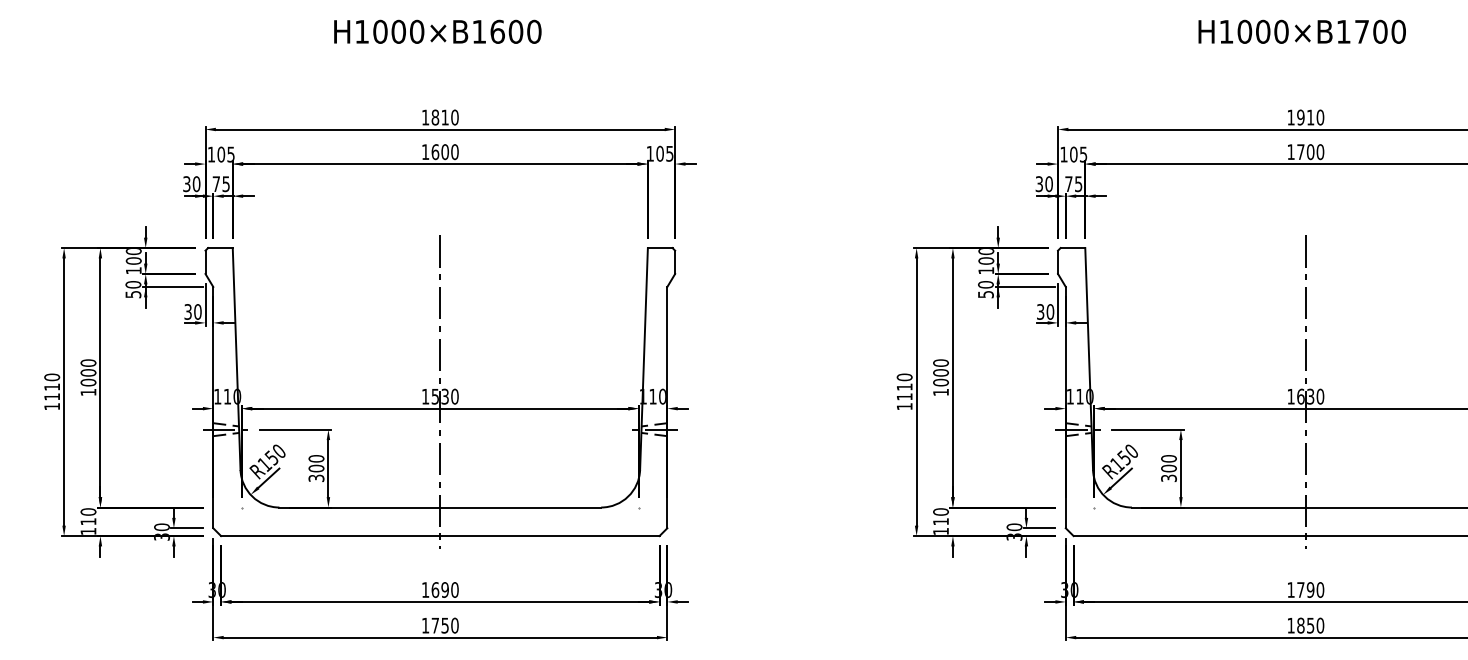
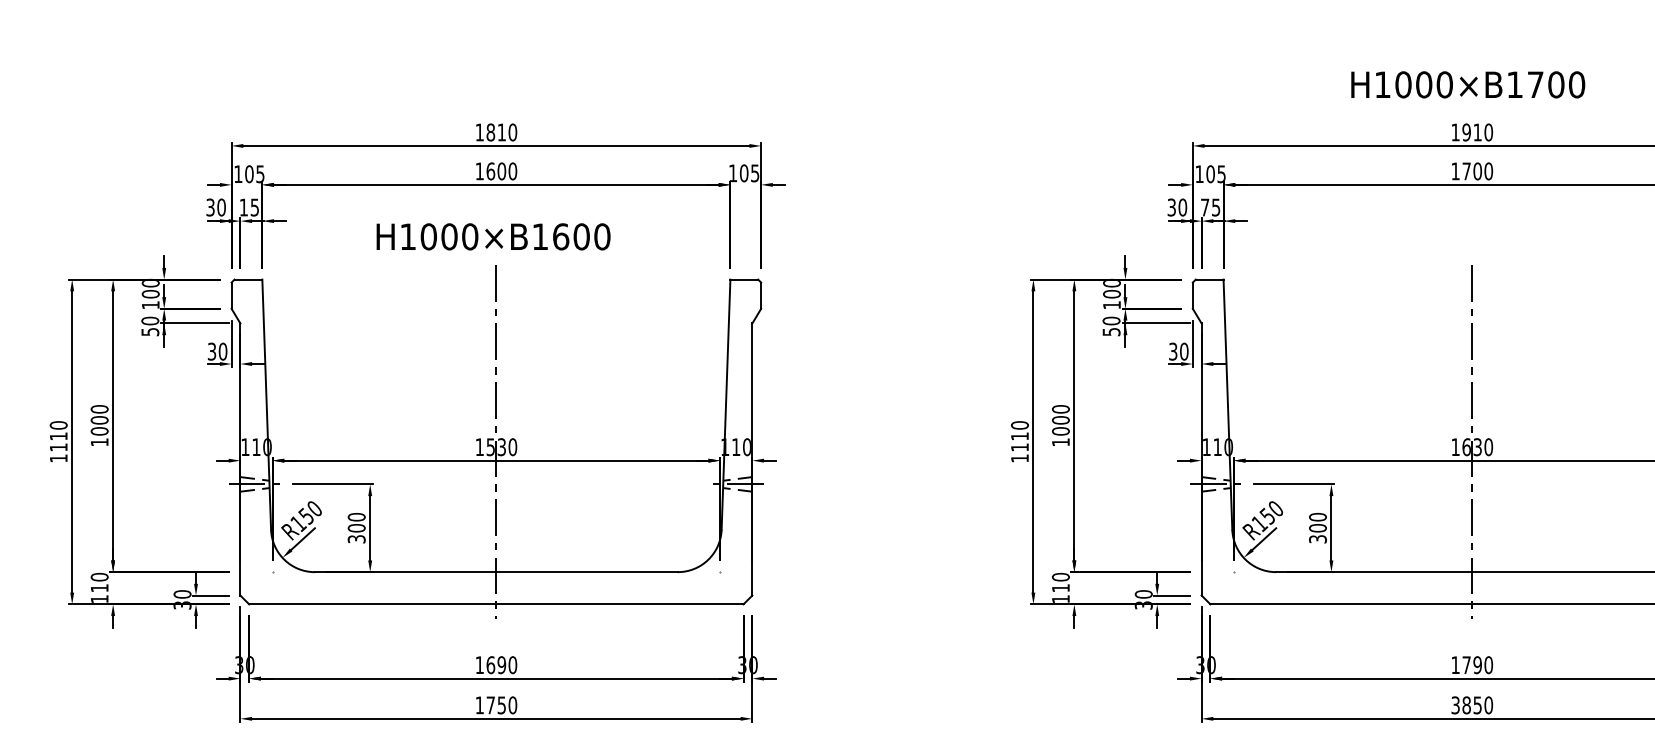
text: (437, 31) -> (493, 236), moved
text: (1302, 31) -> (1468, 84), moved
text: (216, 184) -> (243, 207), 75 -> 15
text: (1290, 625) -> (1455, 705), 1850 -> 3850

